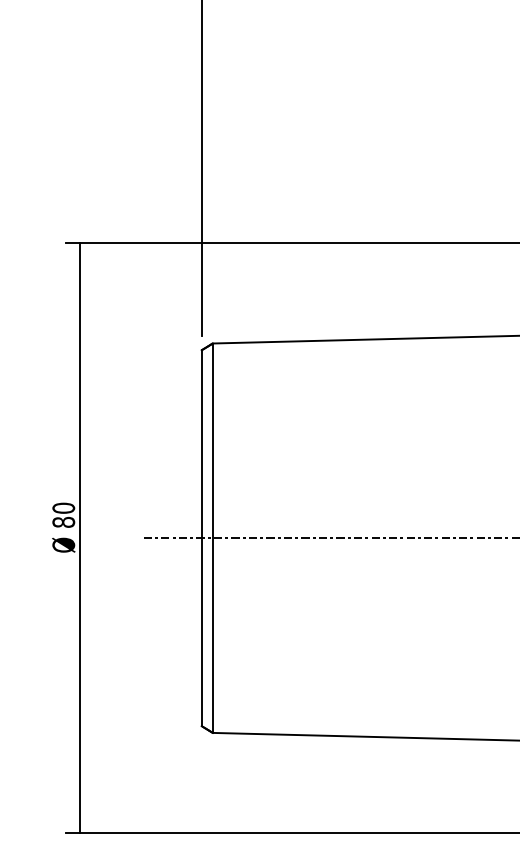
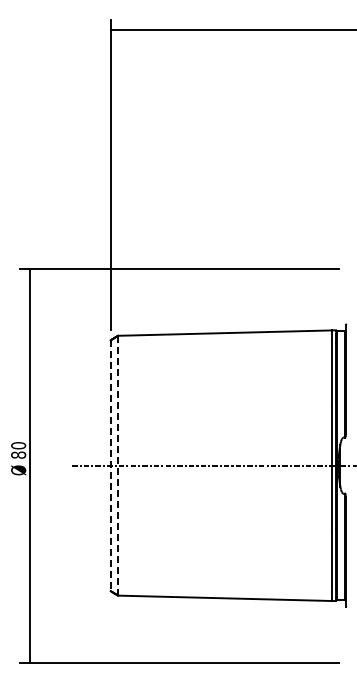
line: (213, 537) -> (118, 465), solid -> dashed
line: (201, 539) -> (110, 466), solid -> dashed

